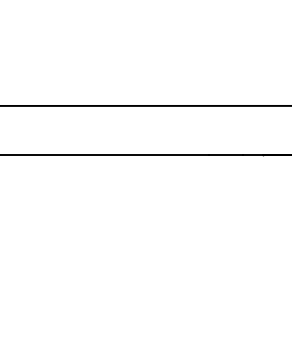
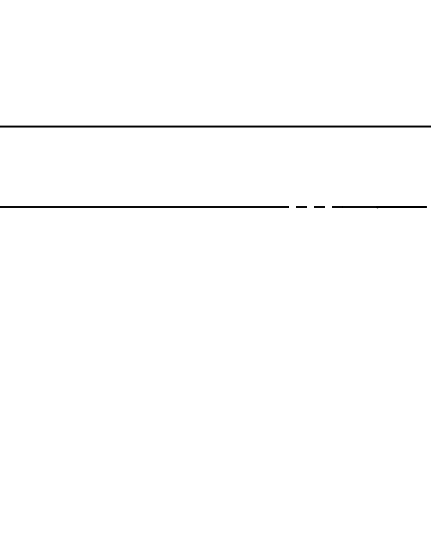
line: (225, 155) -> (315, 207), solid -> dashed

